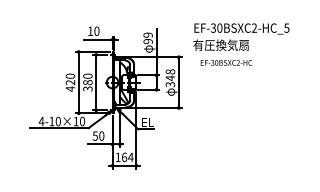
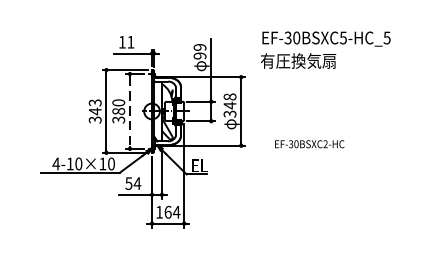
text: (254, 27) -> (343, 37), EF-30BSXC2-HC_5 -> EF-30BSXC5-HC_5
text: (96, 30) -> (130, 41), 10 -> 11
text: (225, 62) -> (308, 143), moved
text: (70, 82) -> (95, 111), 420 -> 343
line: (96, 82) -> (130, 111), solid -> dashed
text: (101, 135) -> (137, 182), 50 -> 54

